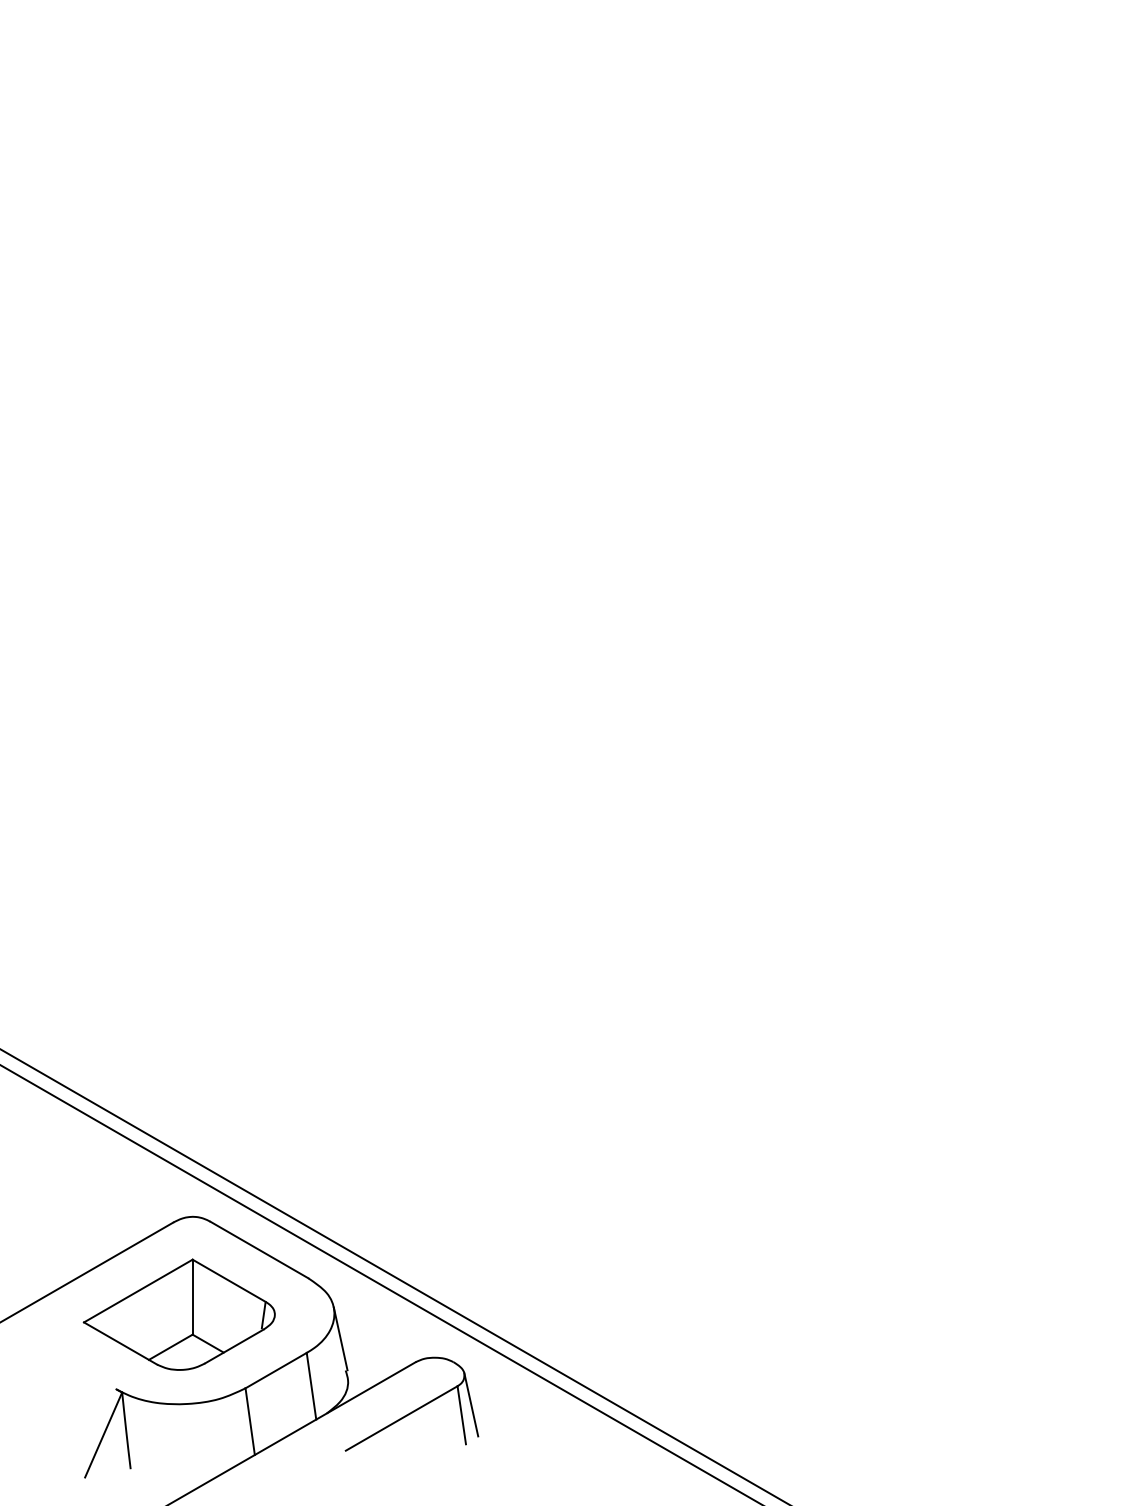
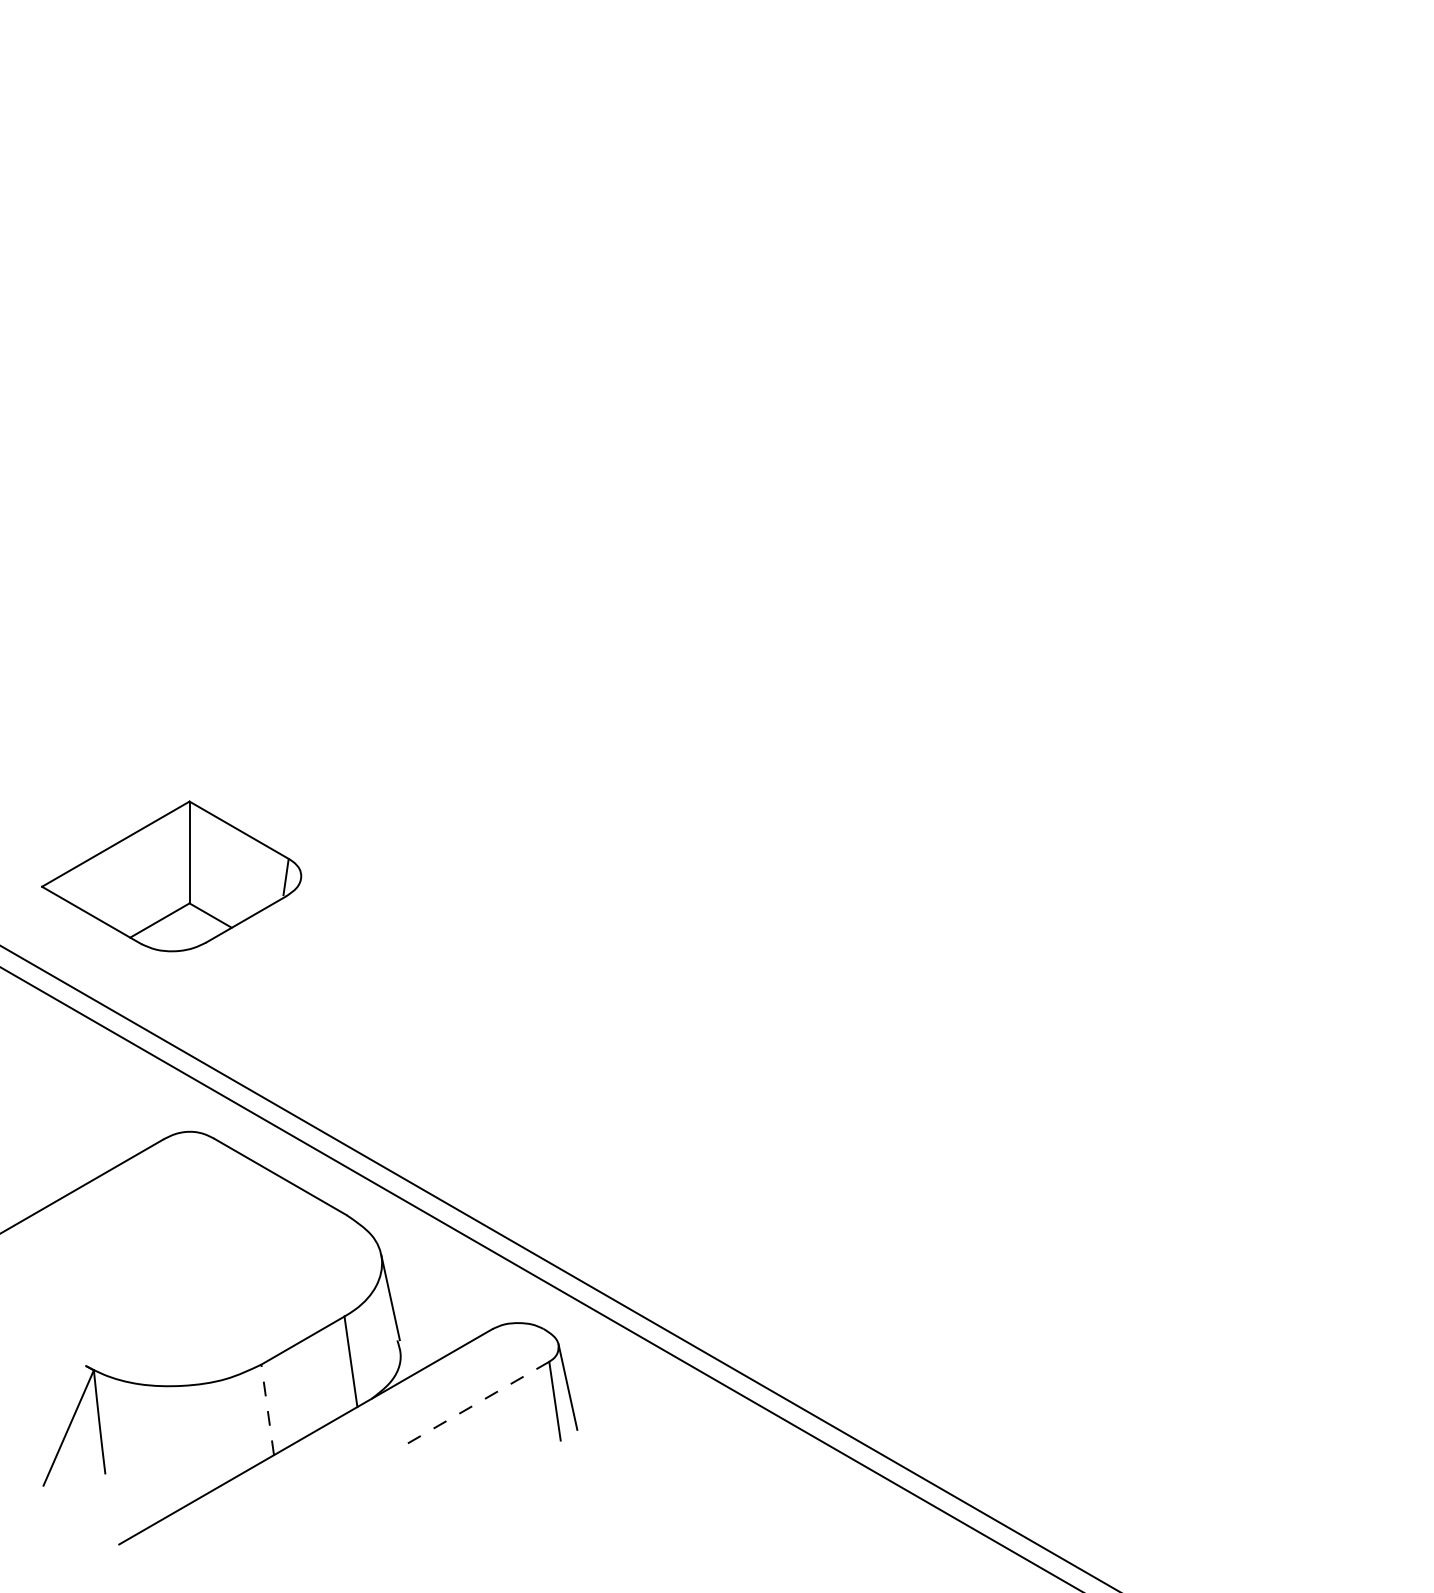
part: (178, 1314) -> (170, 876), moved
line: (401, 1418) -> (473, 1405), solid -> dashed
line: (250, 1421) -> (268, 1409), solid -> dashed

